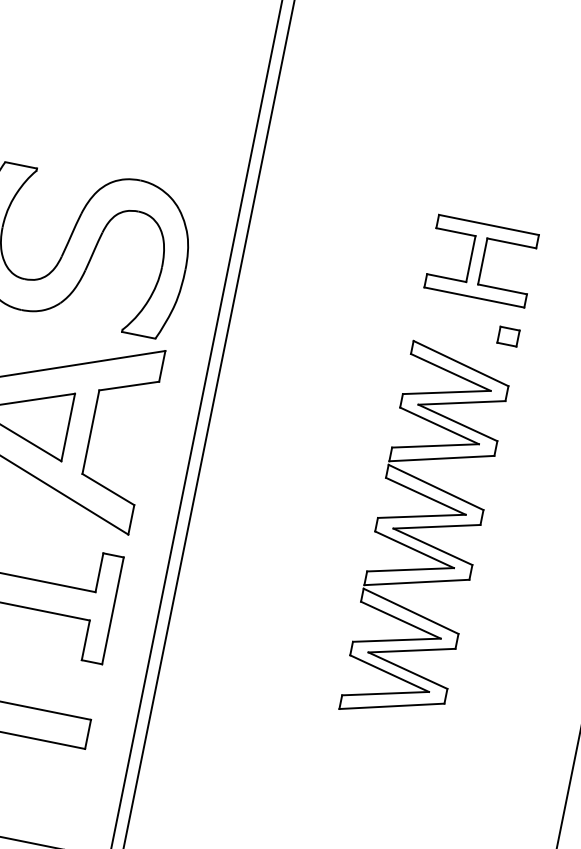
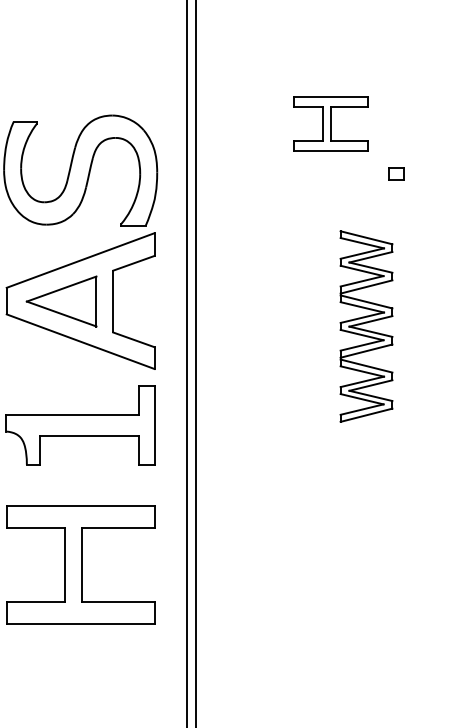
part: (481, 260) -> (330, 123), moved
part: (426, 534) -> (366, 326), size x0.7

